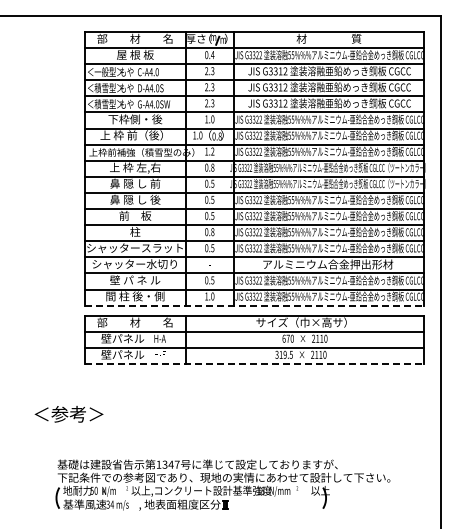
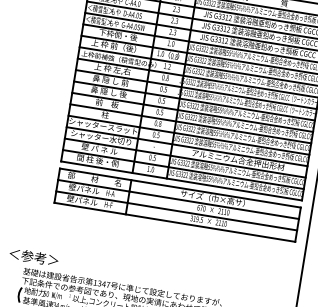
line: (254, 305) -> (181, 180), dashed -> solid
line: (254, 364) -> (174, 222), dashed -> solid
text: (68, 414) -> (33, 257), moved

